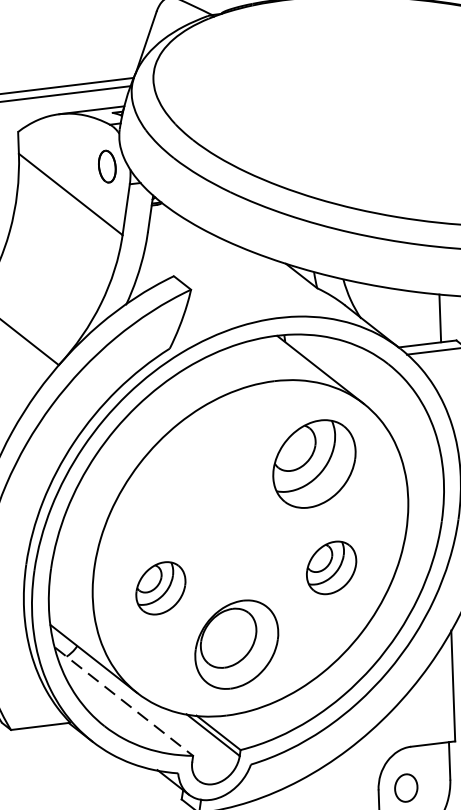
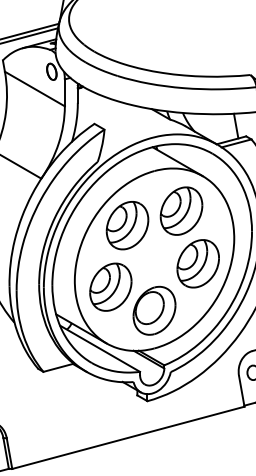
part: (208, 476) -> (127, 225), added
part: (330, 567) -> (197, 263), size x1.67
part: (160, 587) -> (110, 286), size x1.67
line: (124, 703) -> (100, 349), dashed -> solid

